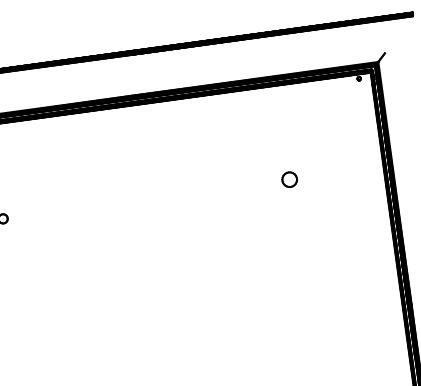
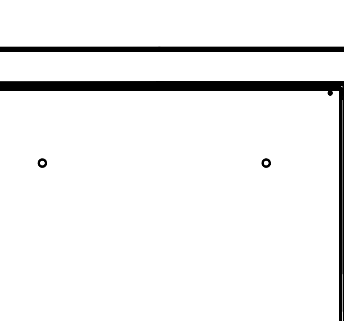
part: (288, 178) -> (265, 162), size x0.62

